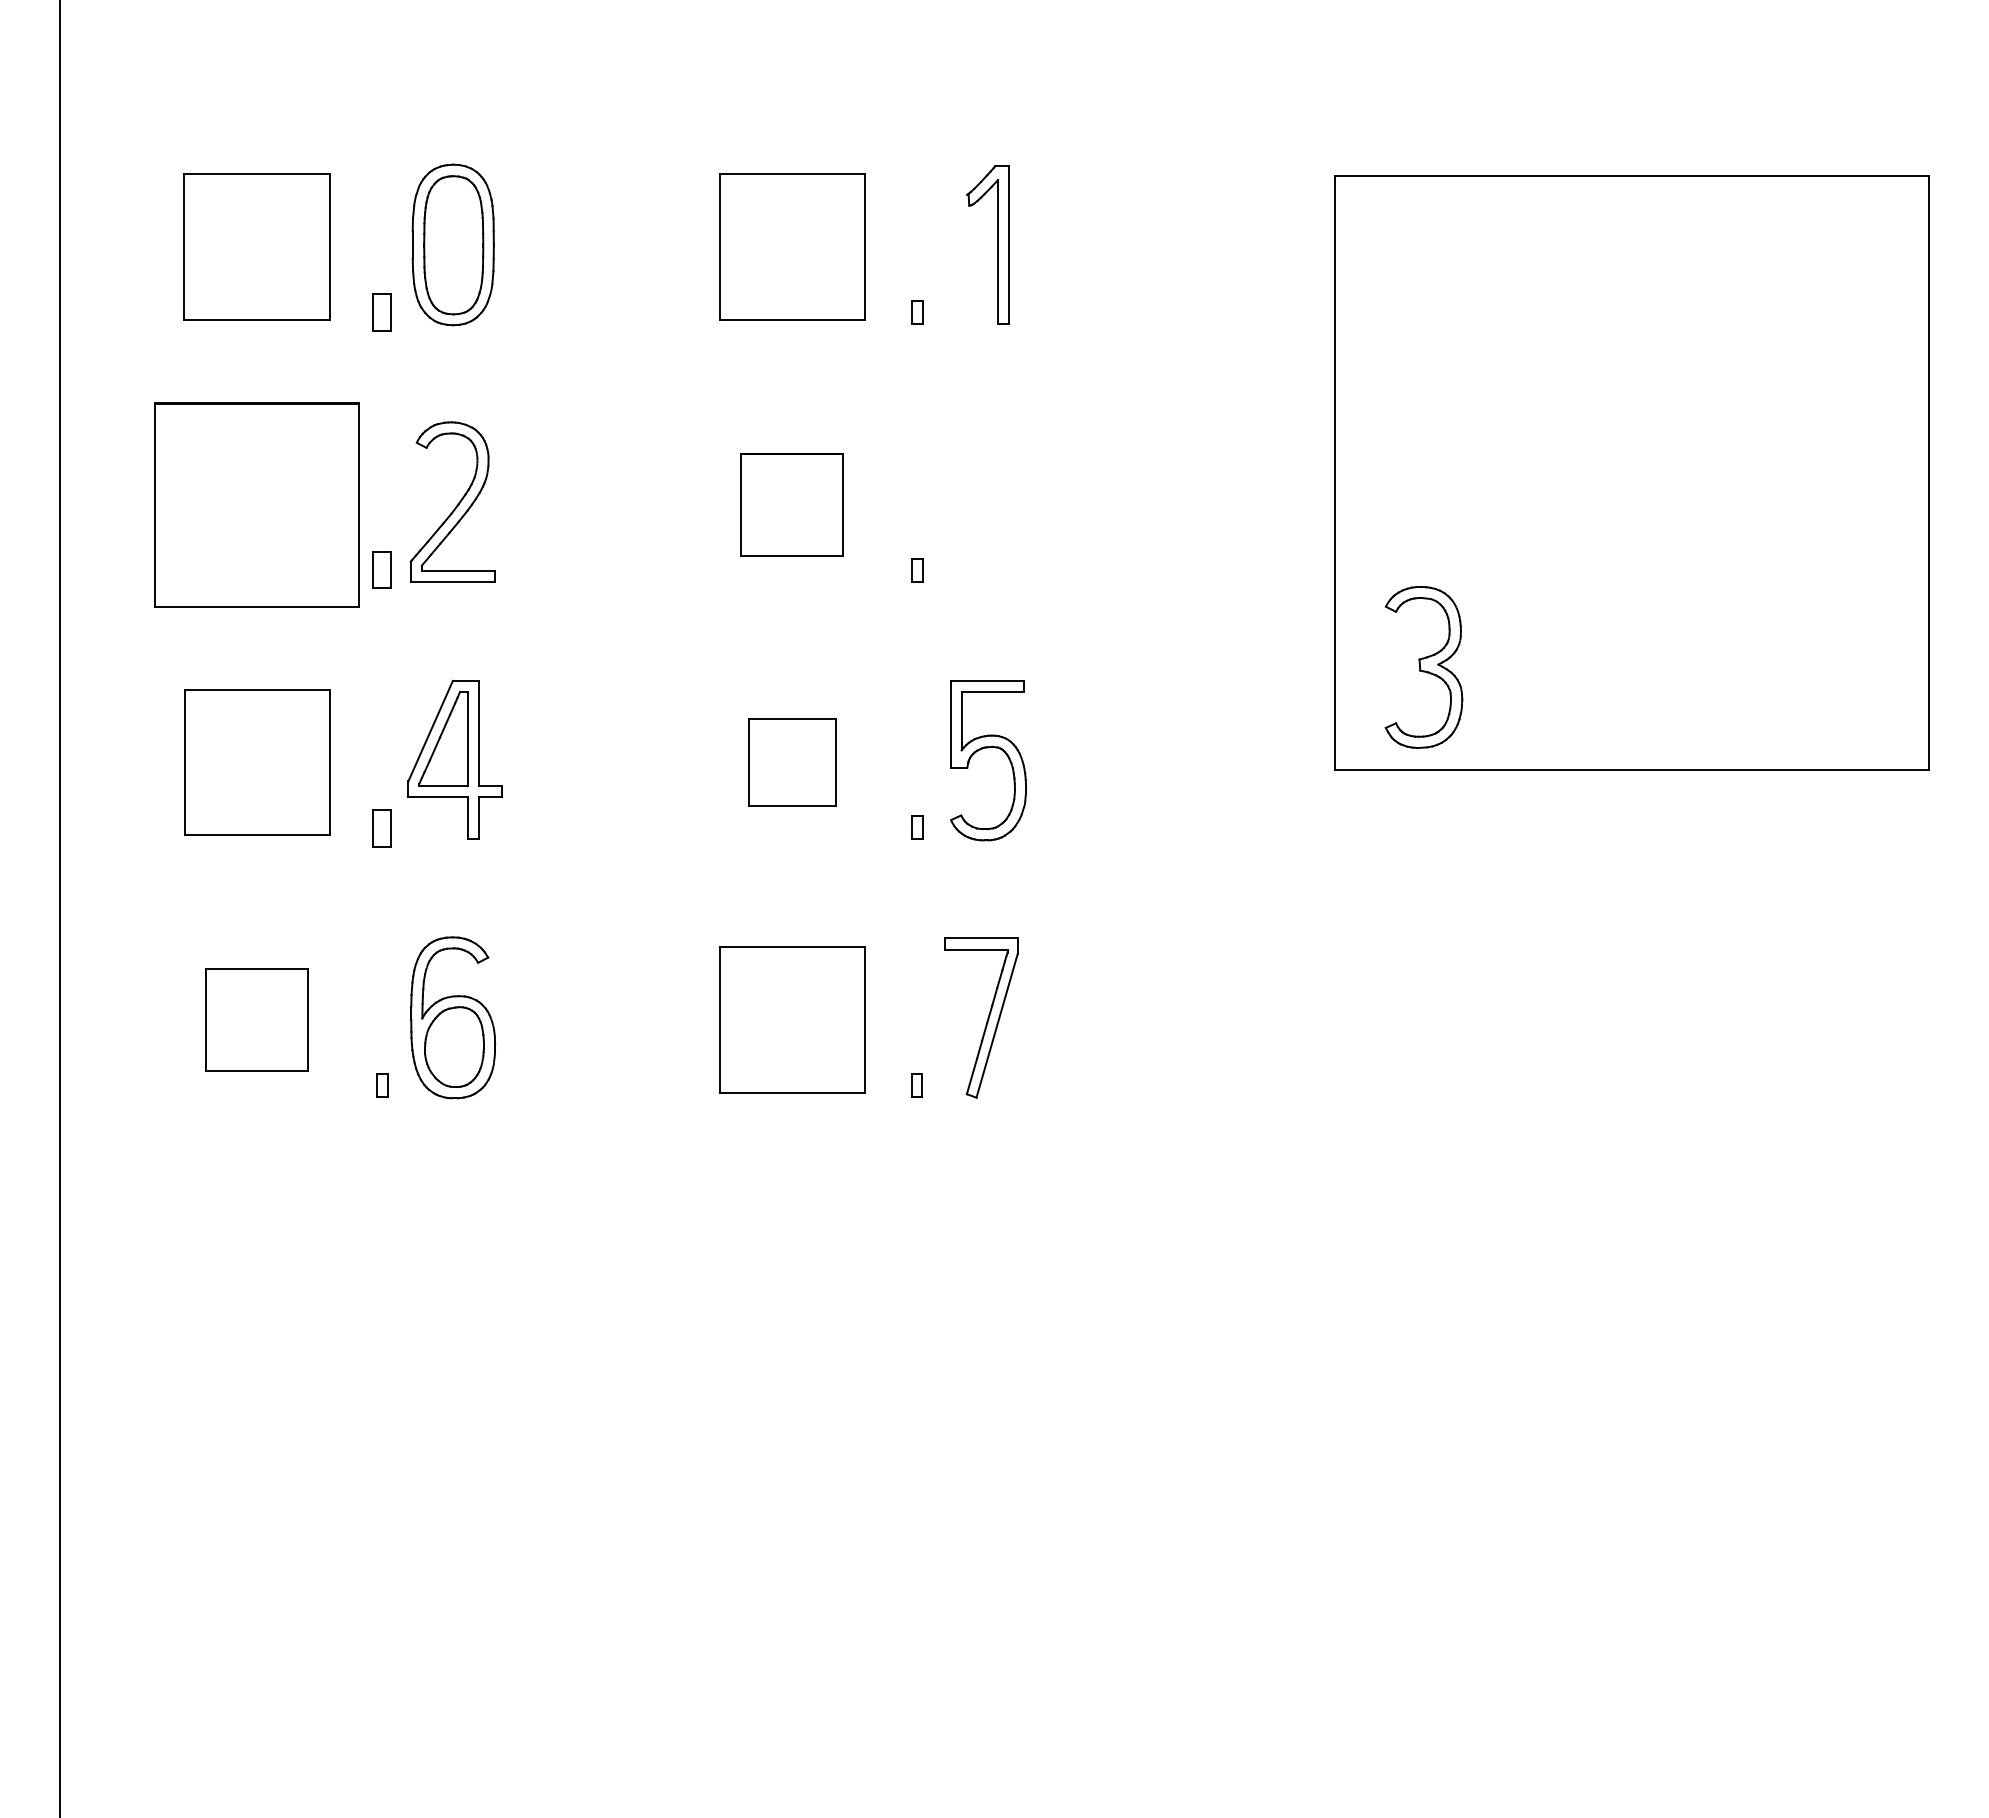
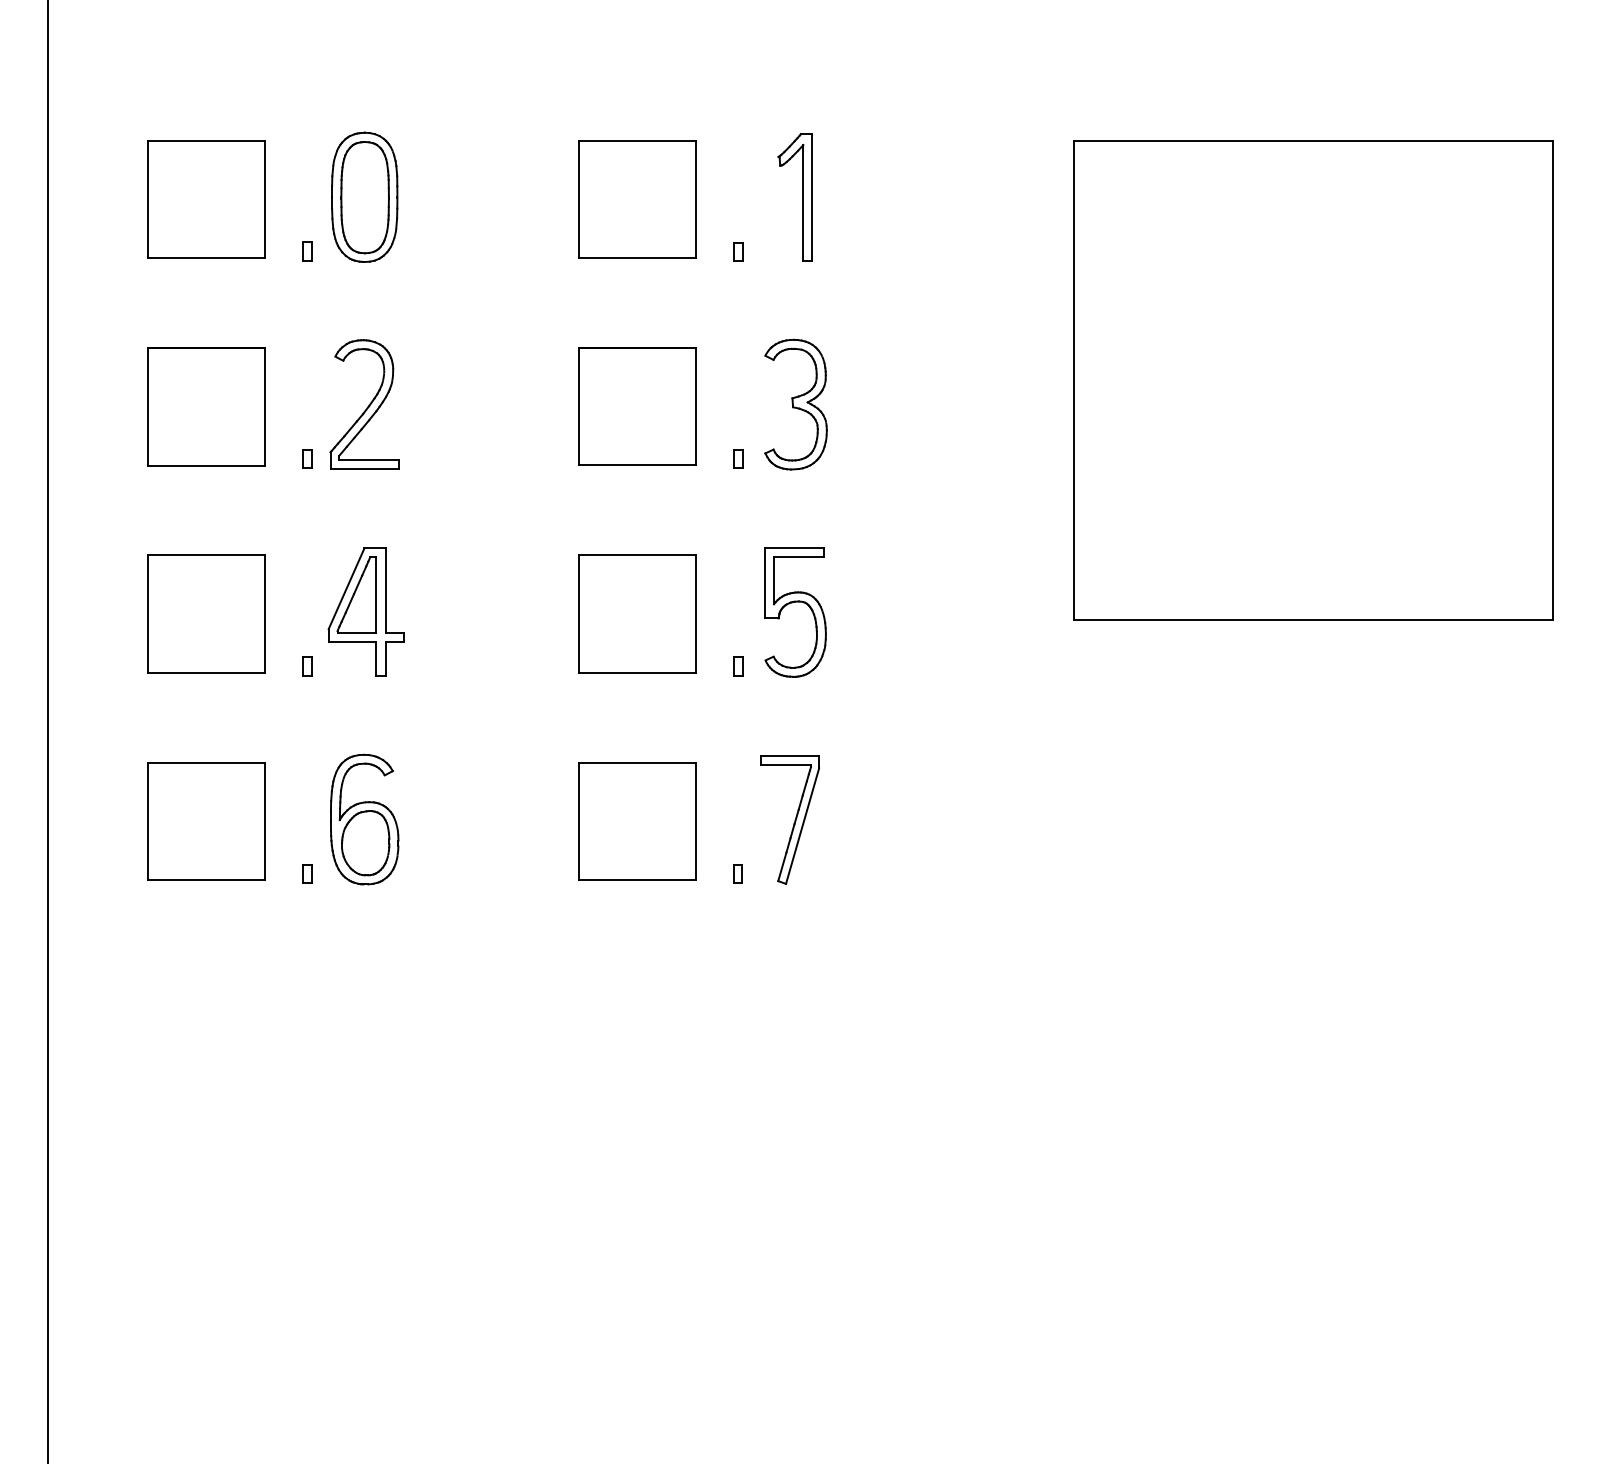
part: (382, 312) -> (307, 251), size x0.62
part: (256, 504) -> (206, 406), size x0.71
part: (792, 504) -> (637, 406), size x1.43
part: (382, 570) -> (307, 459), size x0.62
part: (1423, 667) -> (795, 404), moved
part: (792, 762) -> (637, 614), size x1.67
part: (382, 827) -> (307, 666), size x0.62
part: (256, 1019) -> (206, 820), size x1.43

